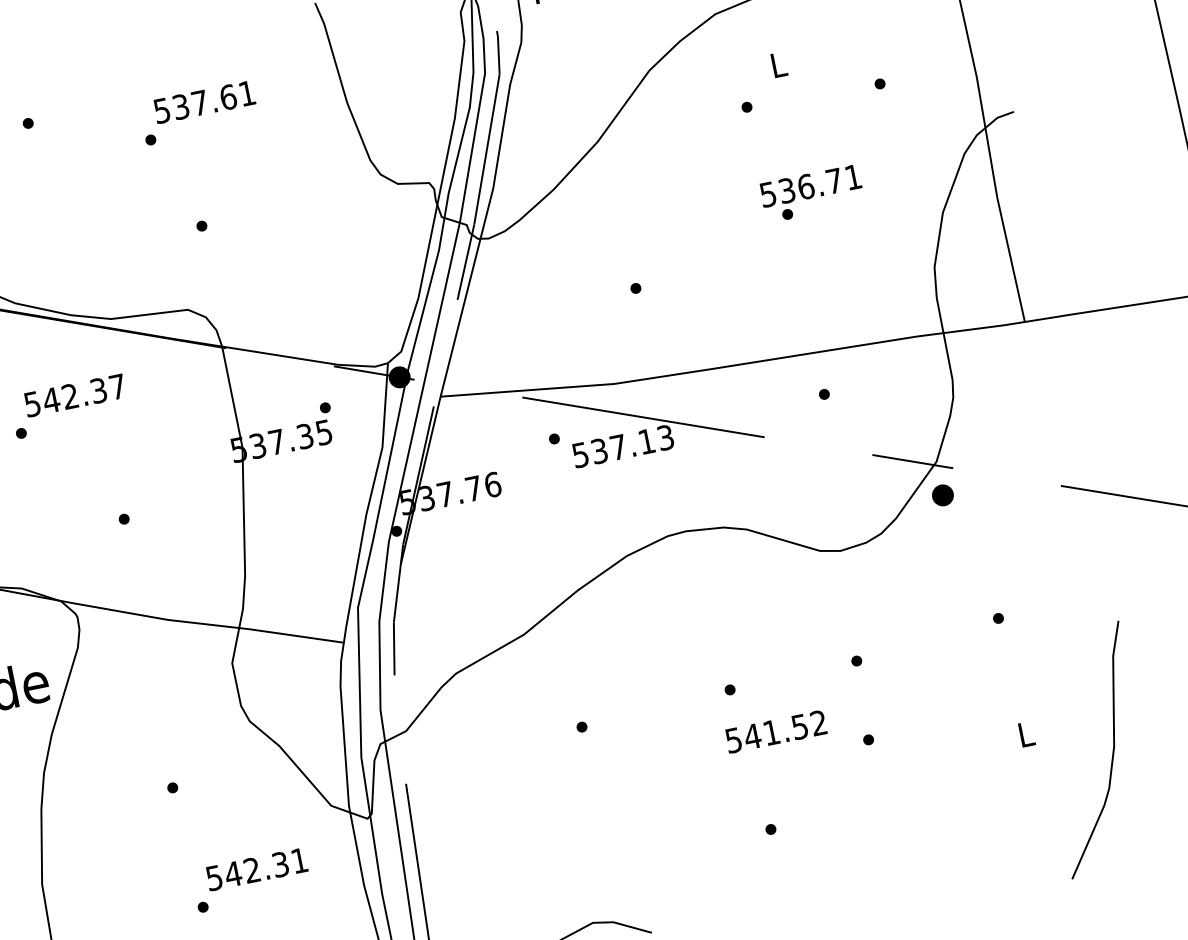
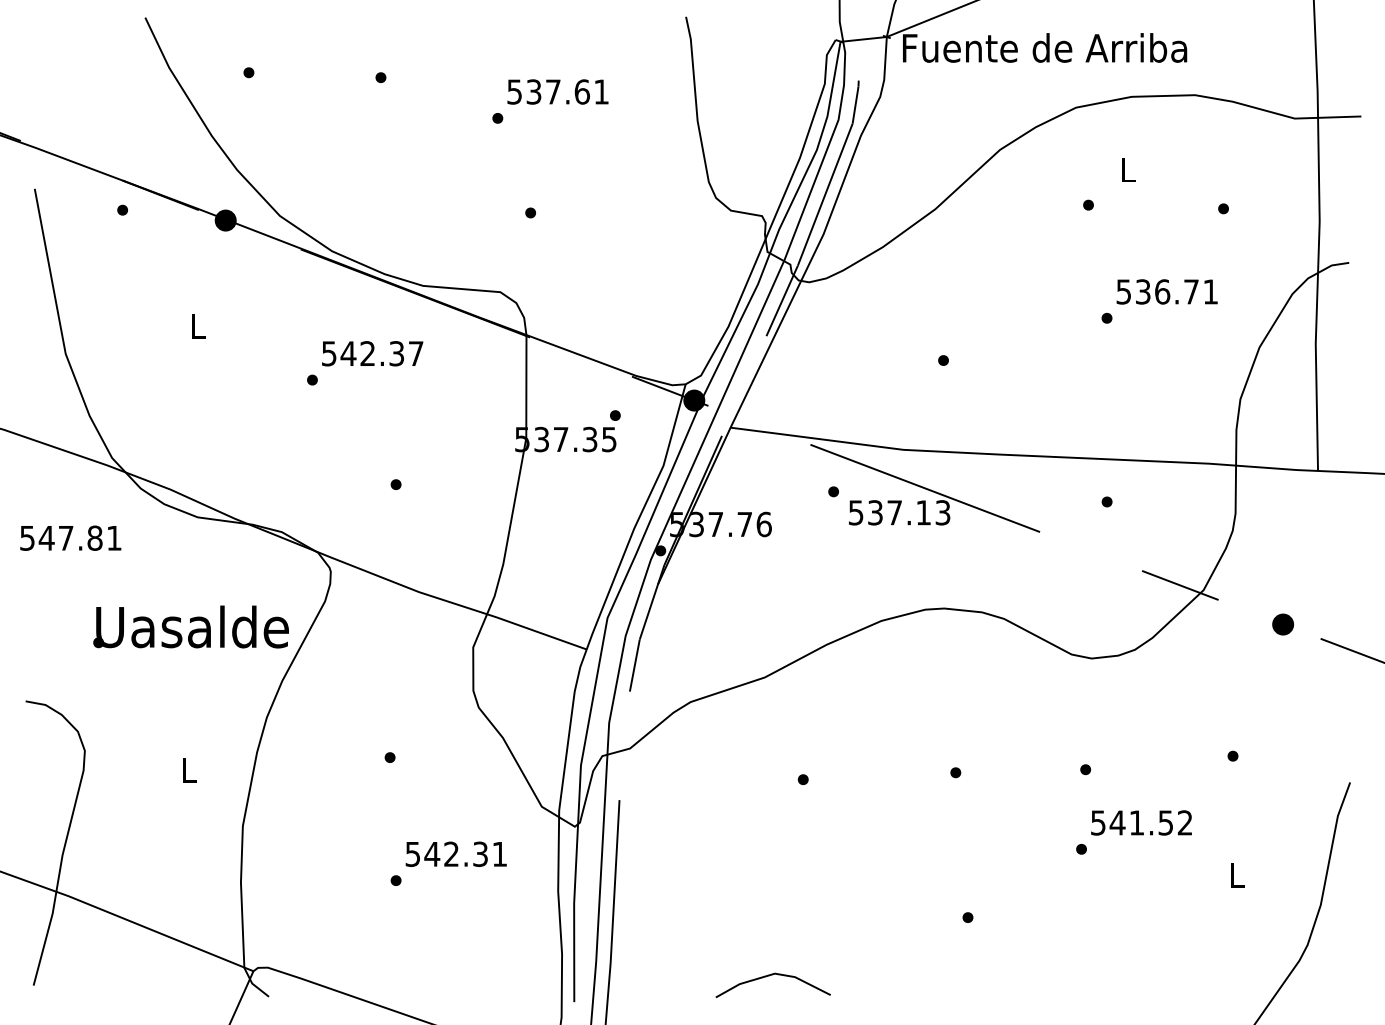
text: (809, 185) -> (1166, 291), moved
part: (943, 495) -> (1283, 624), moved
text: (775, 731) -> (1141, 822), moved

